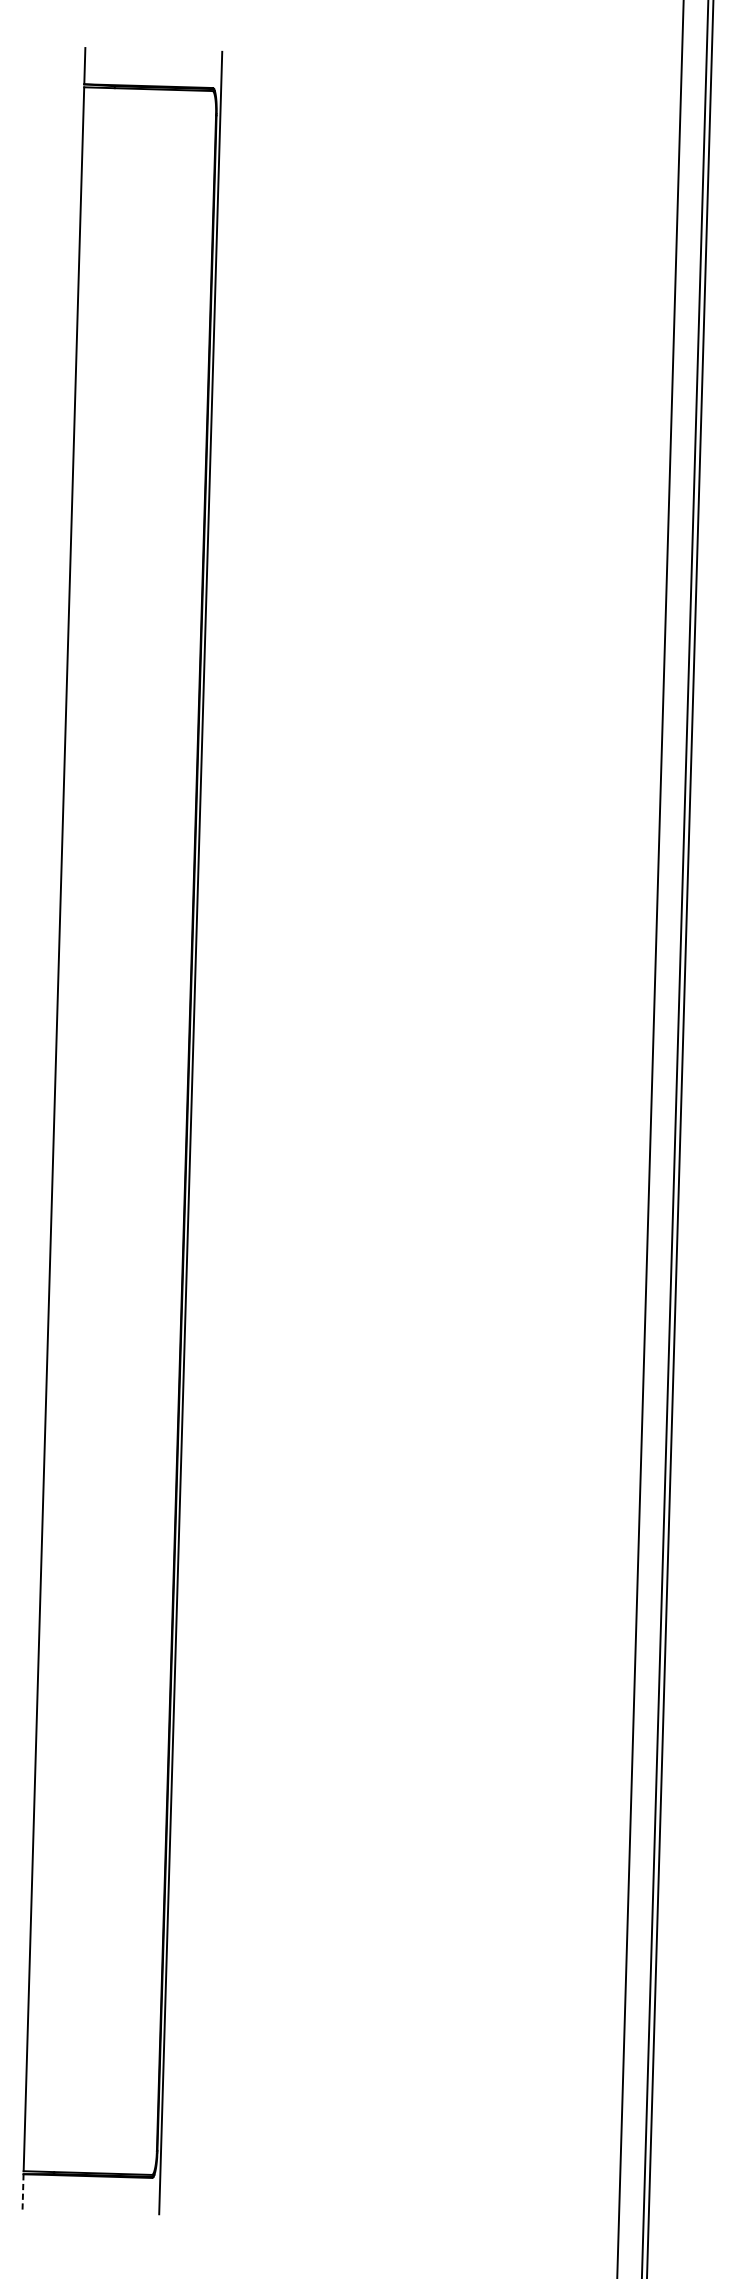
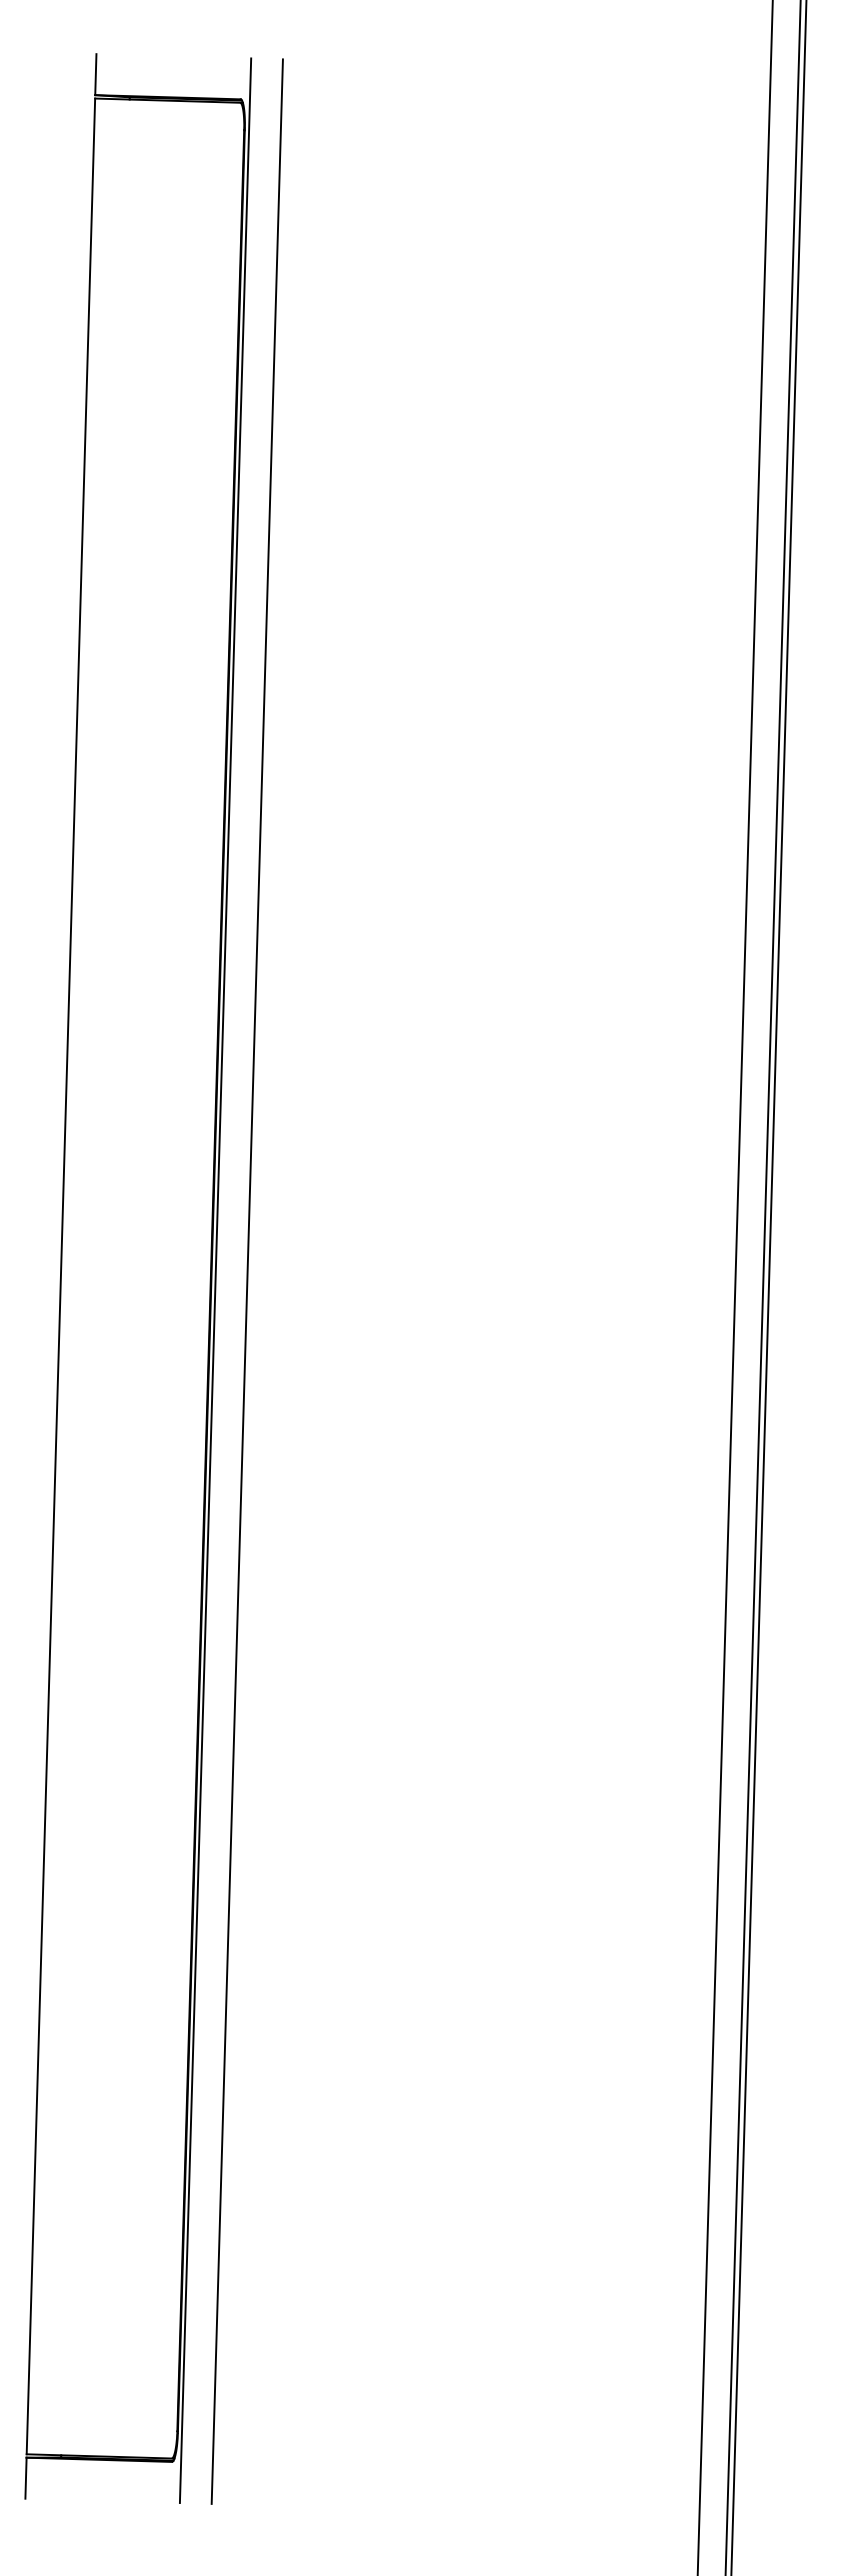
line: (218, 1133) -> (246, 1281), added
line: (23, 2192) -> (26, 2478), dashed -> solid

